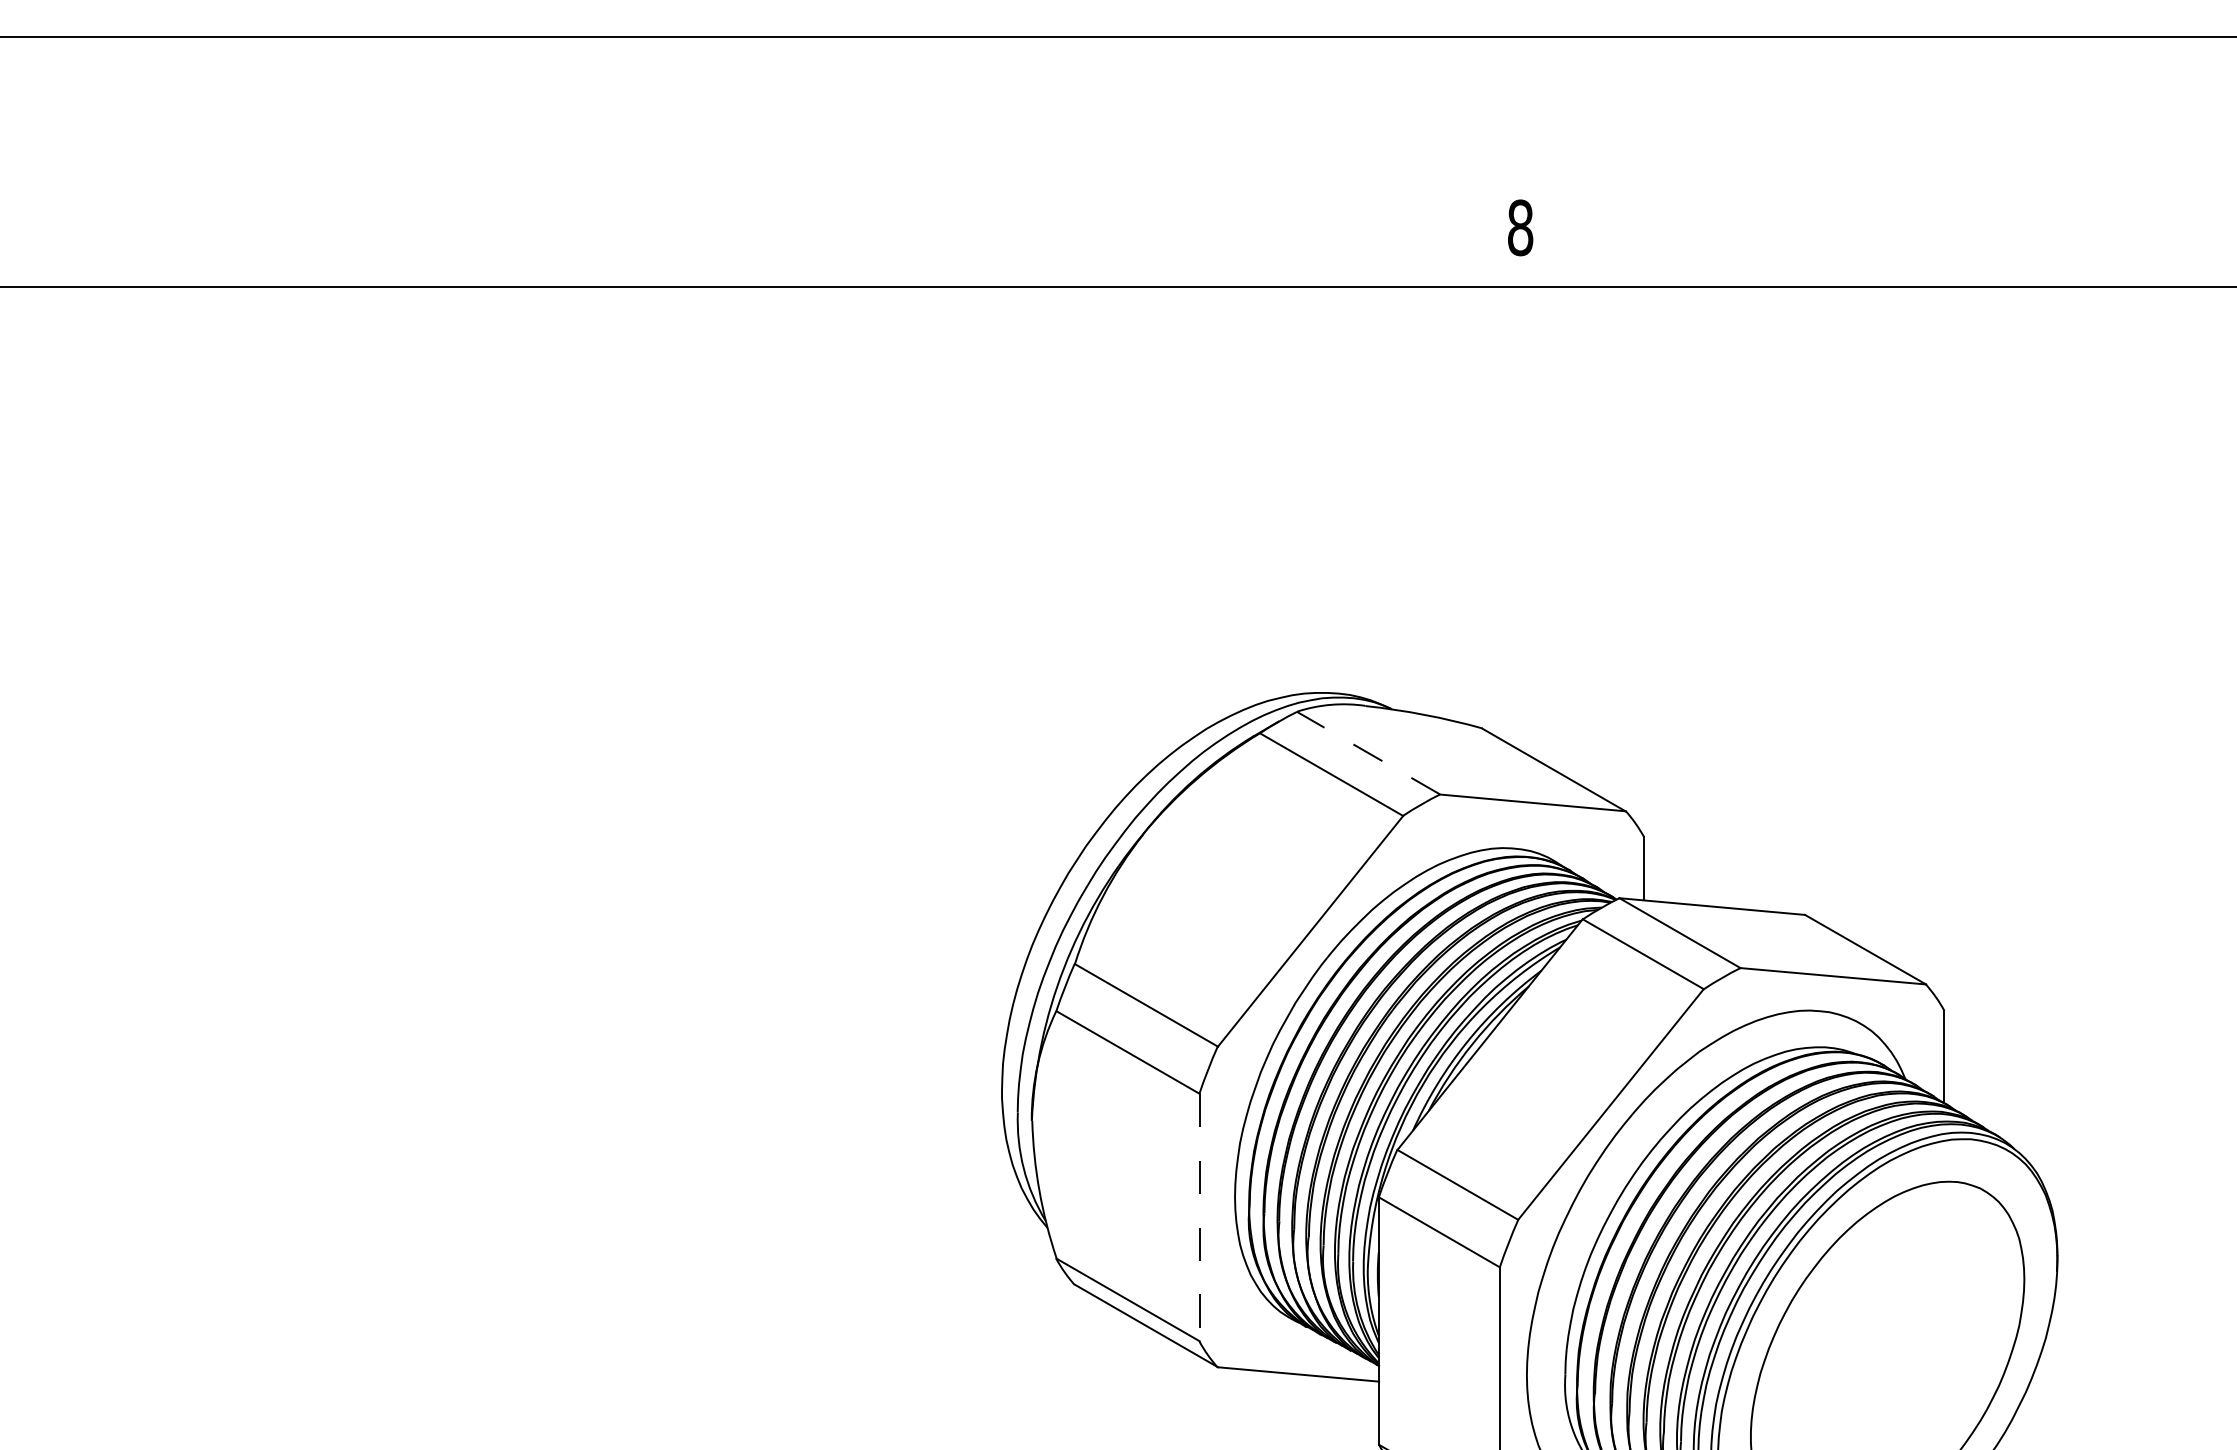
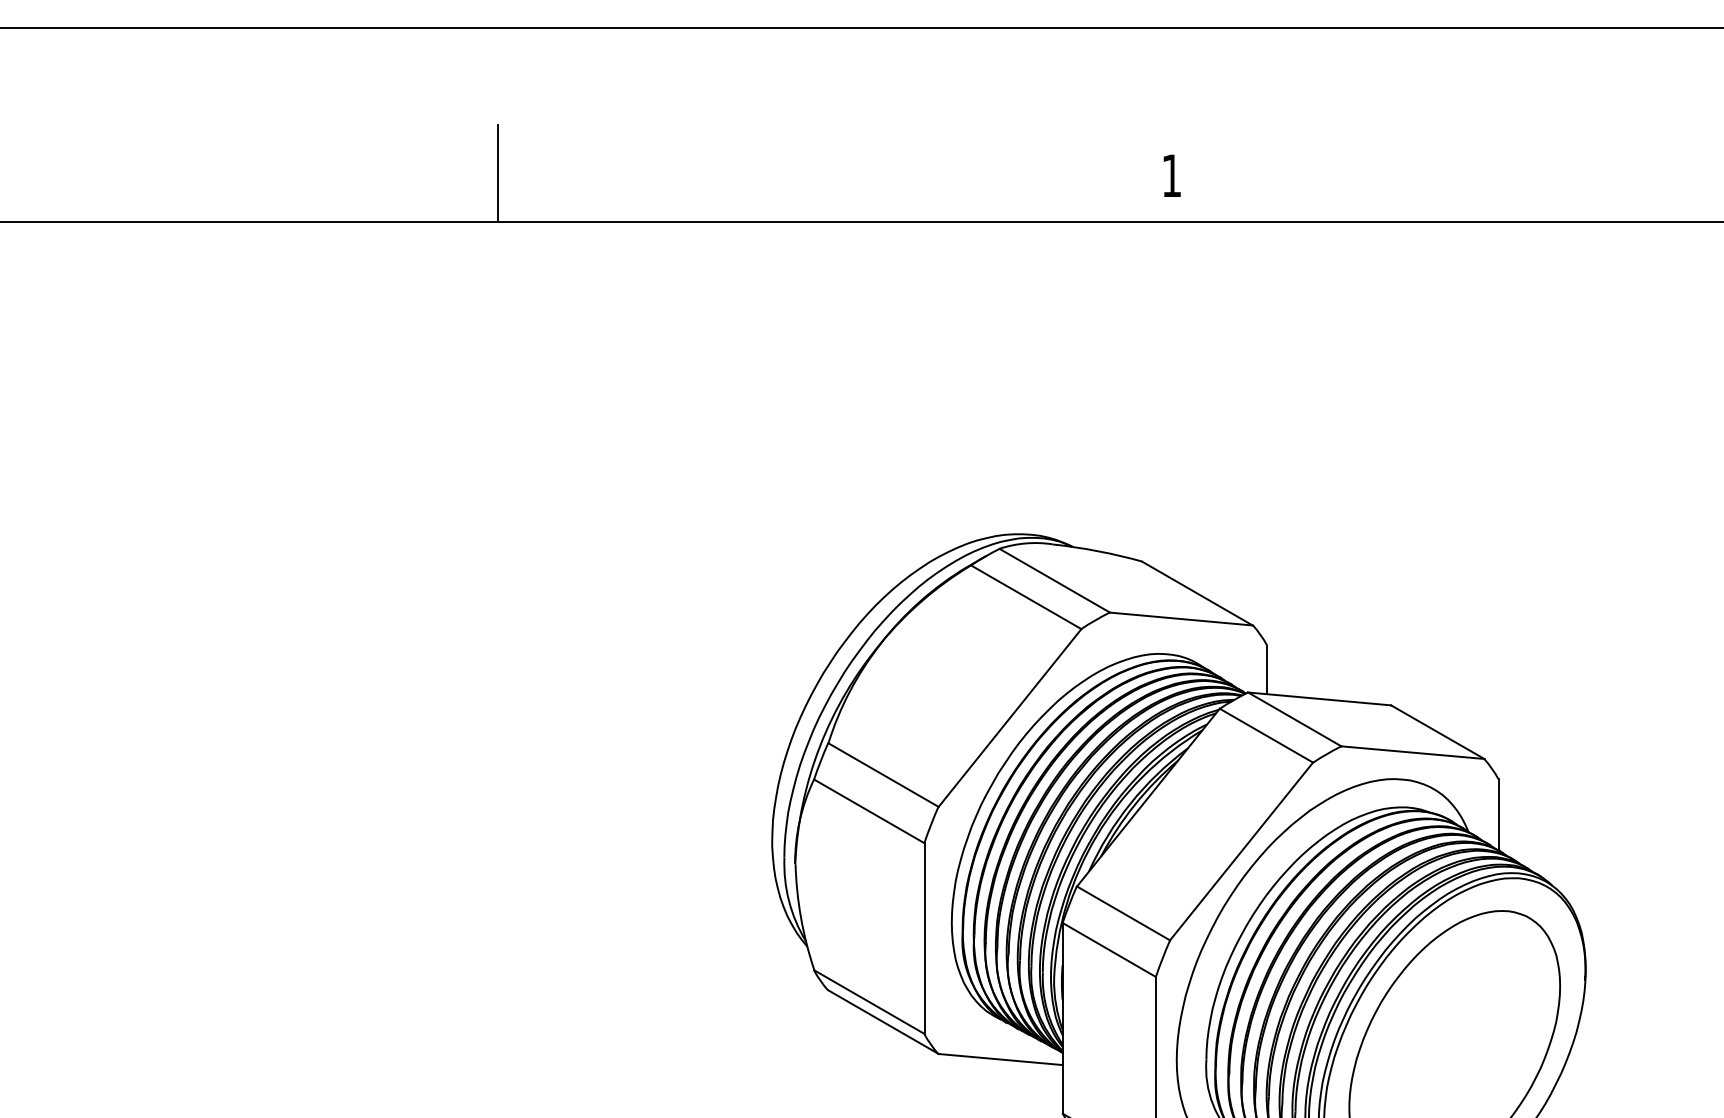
line: (646, 224) -> (498, 173), added
text: (1520, 227) -> (1171, 175), 8 -> 1
line: (1368, 753) -> (1054, 580), dashed -> solid
line: (1199, 1217) -> (924, 938), dashed -> solid

